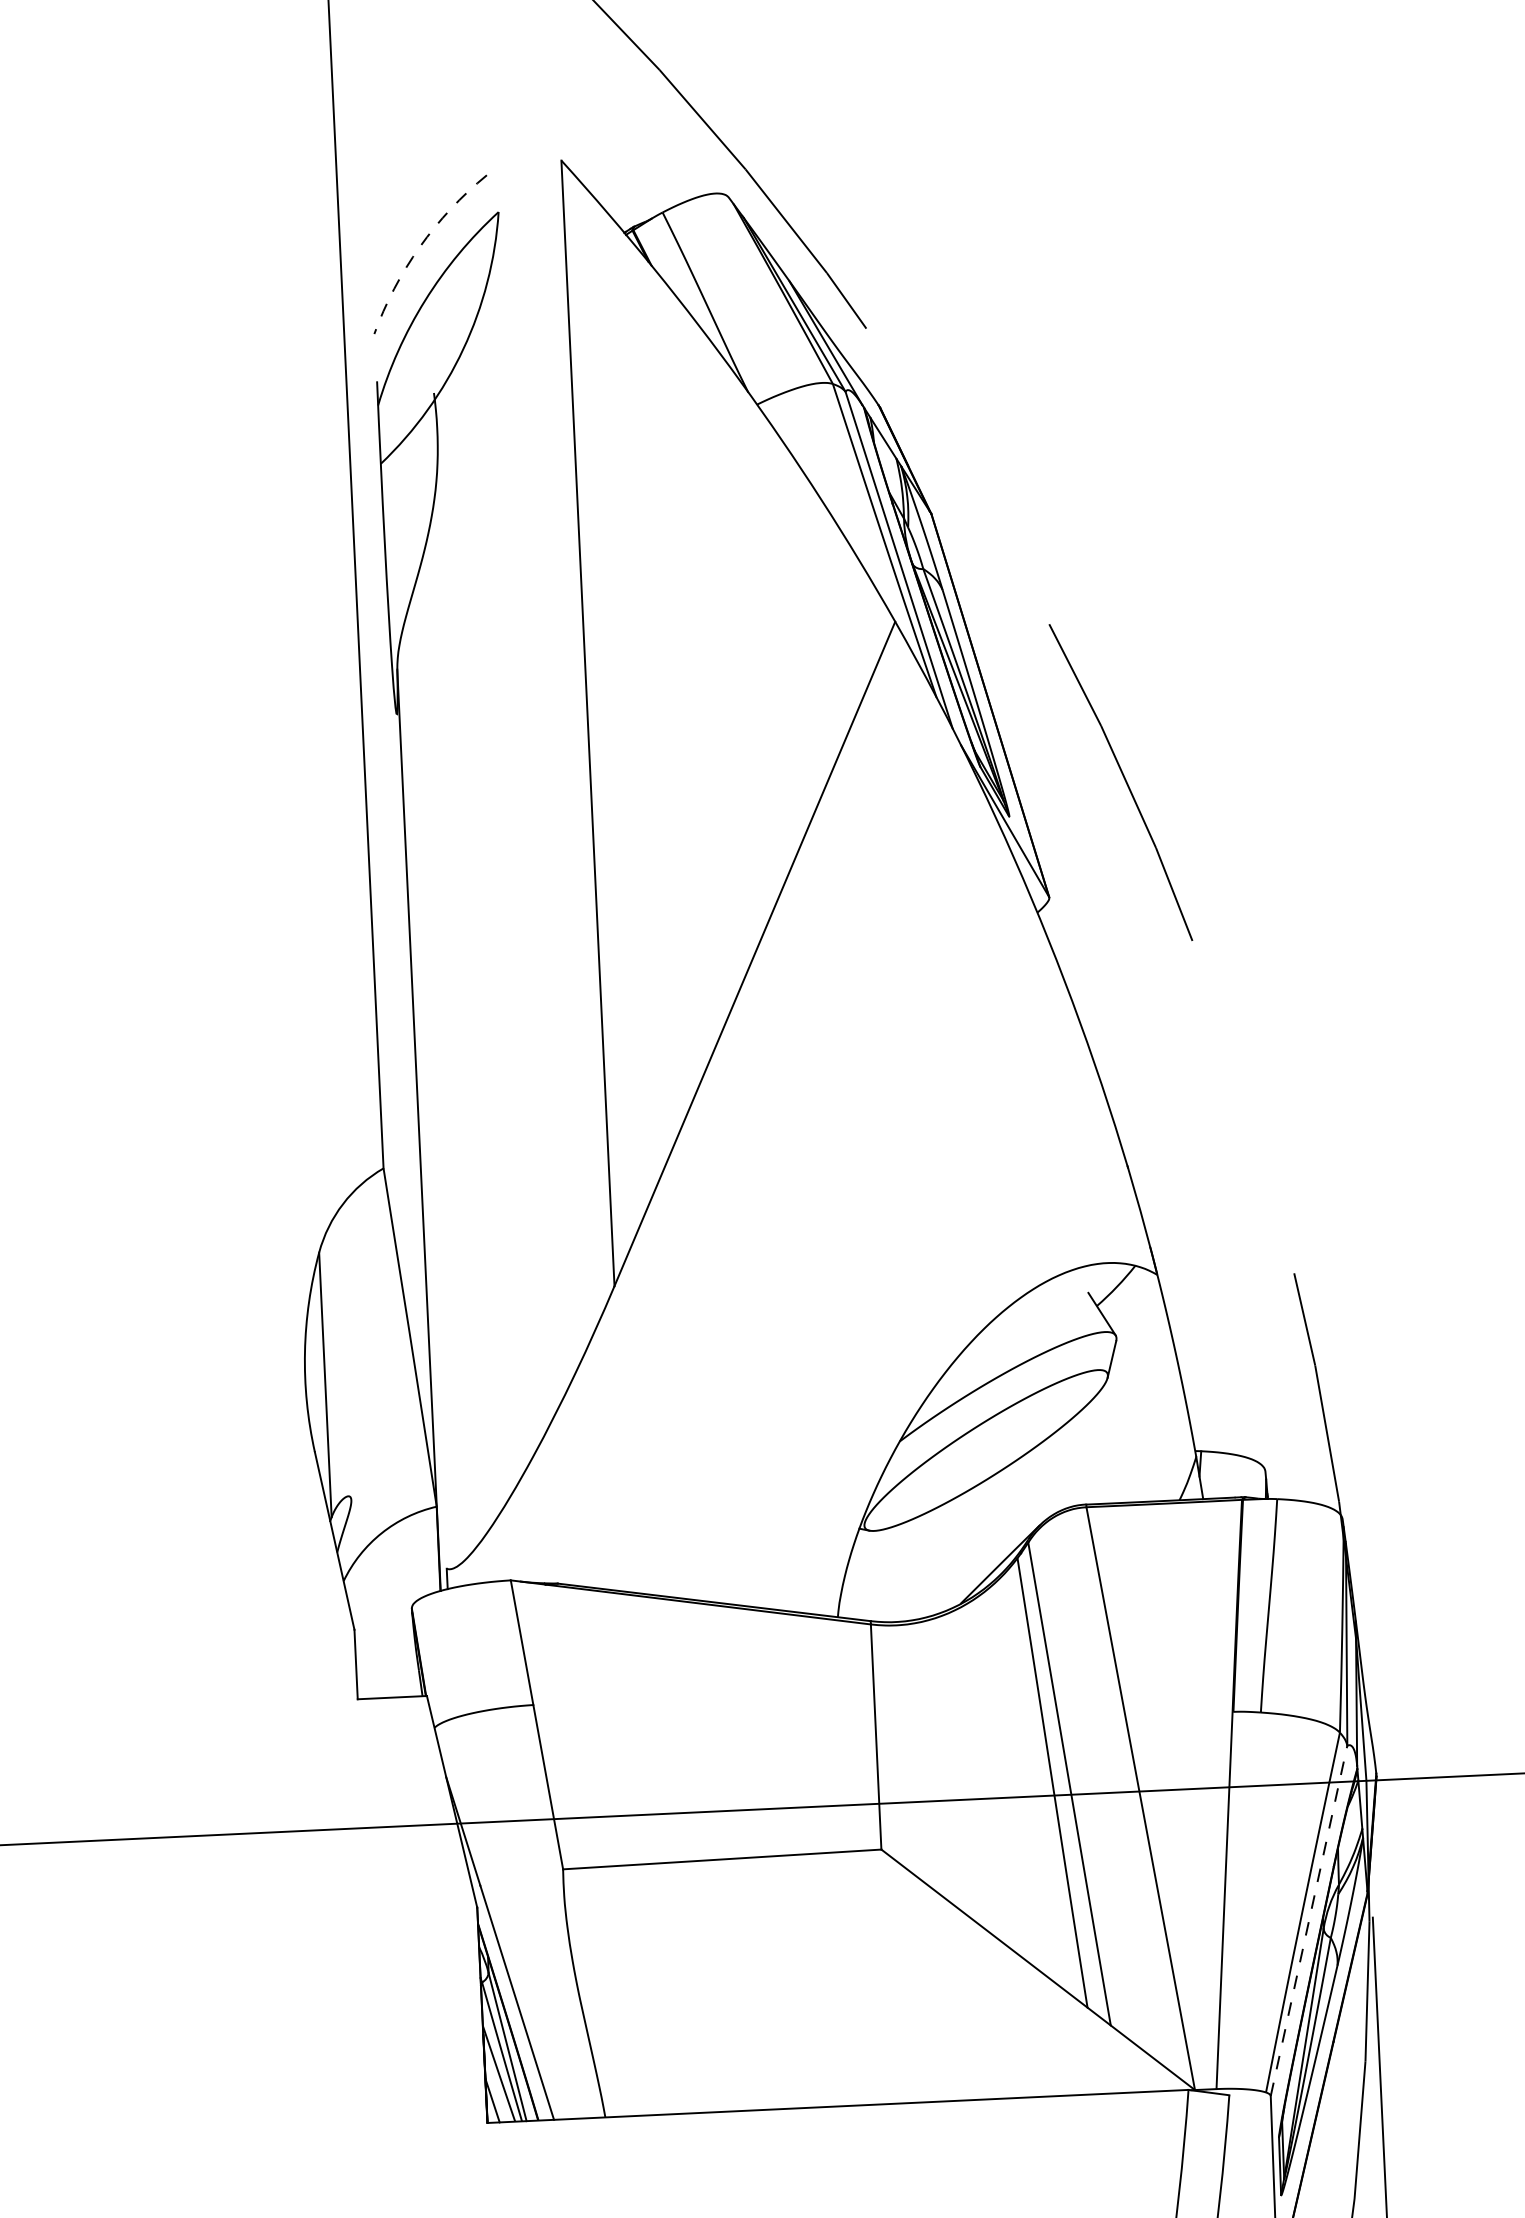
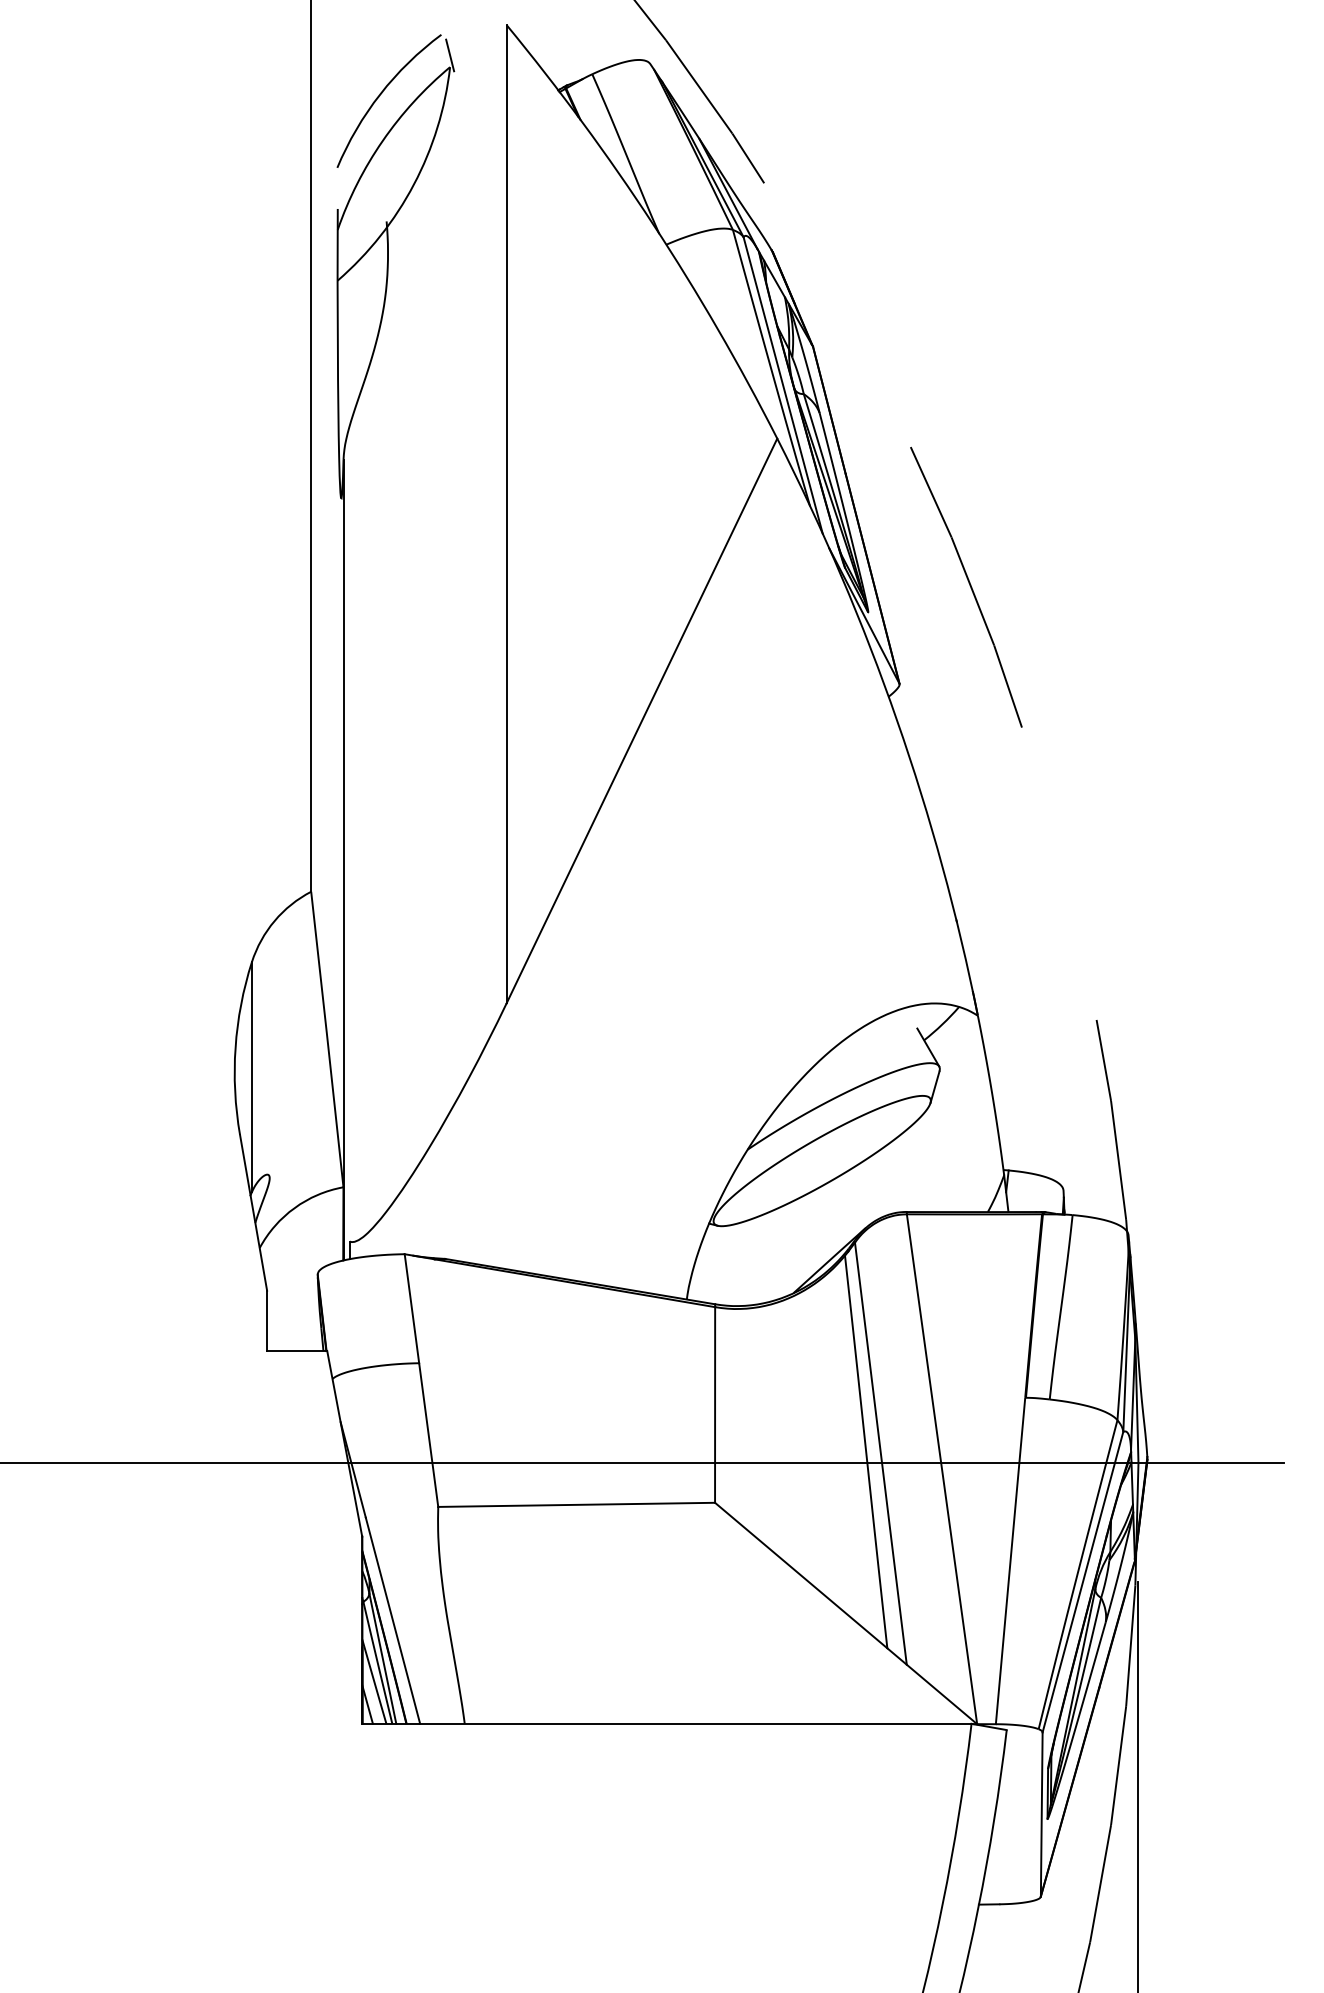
line: (498, 198) -> (450, 55), added
arc: (420, 247) -> (380, 94), dashed -> solid
line: (1308, 1921) -> (1082, 1582), dashed -> solid

